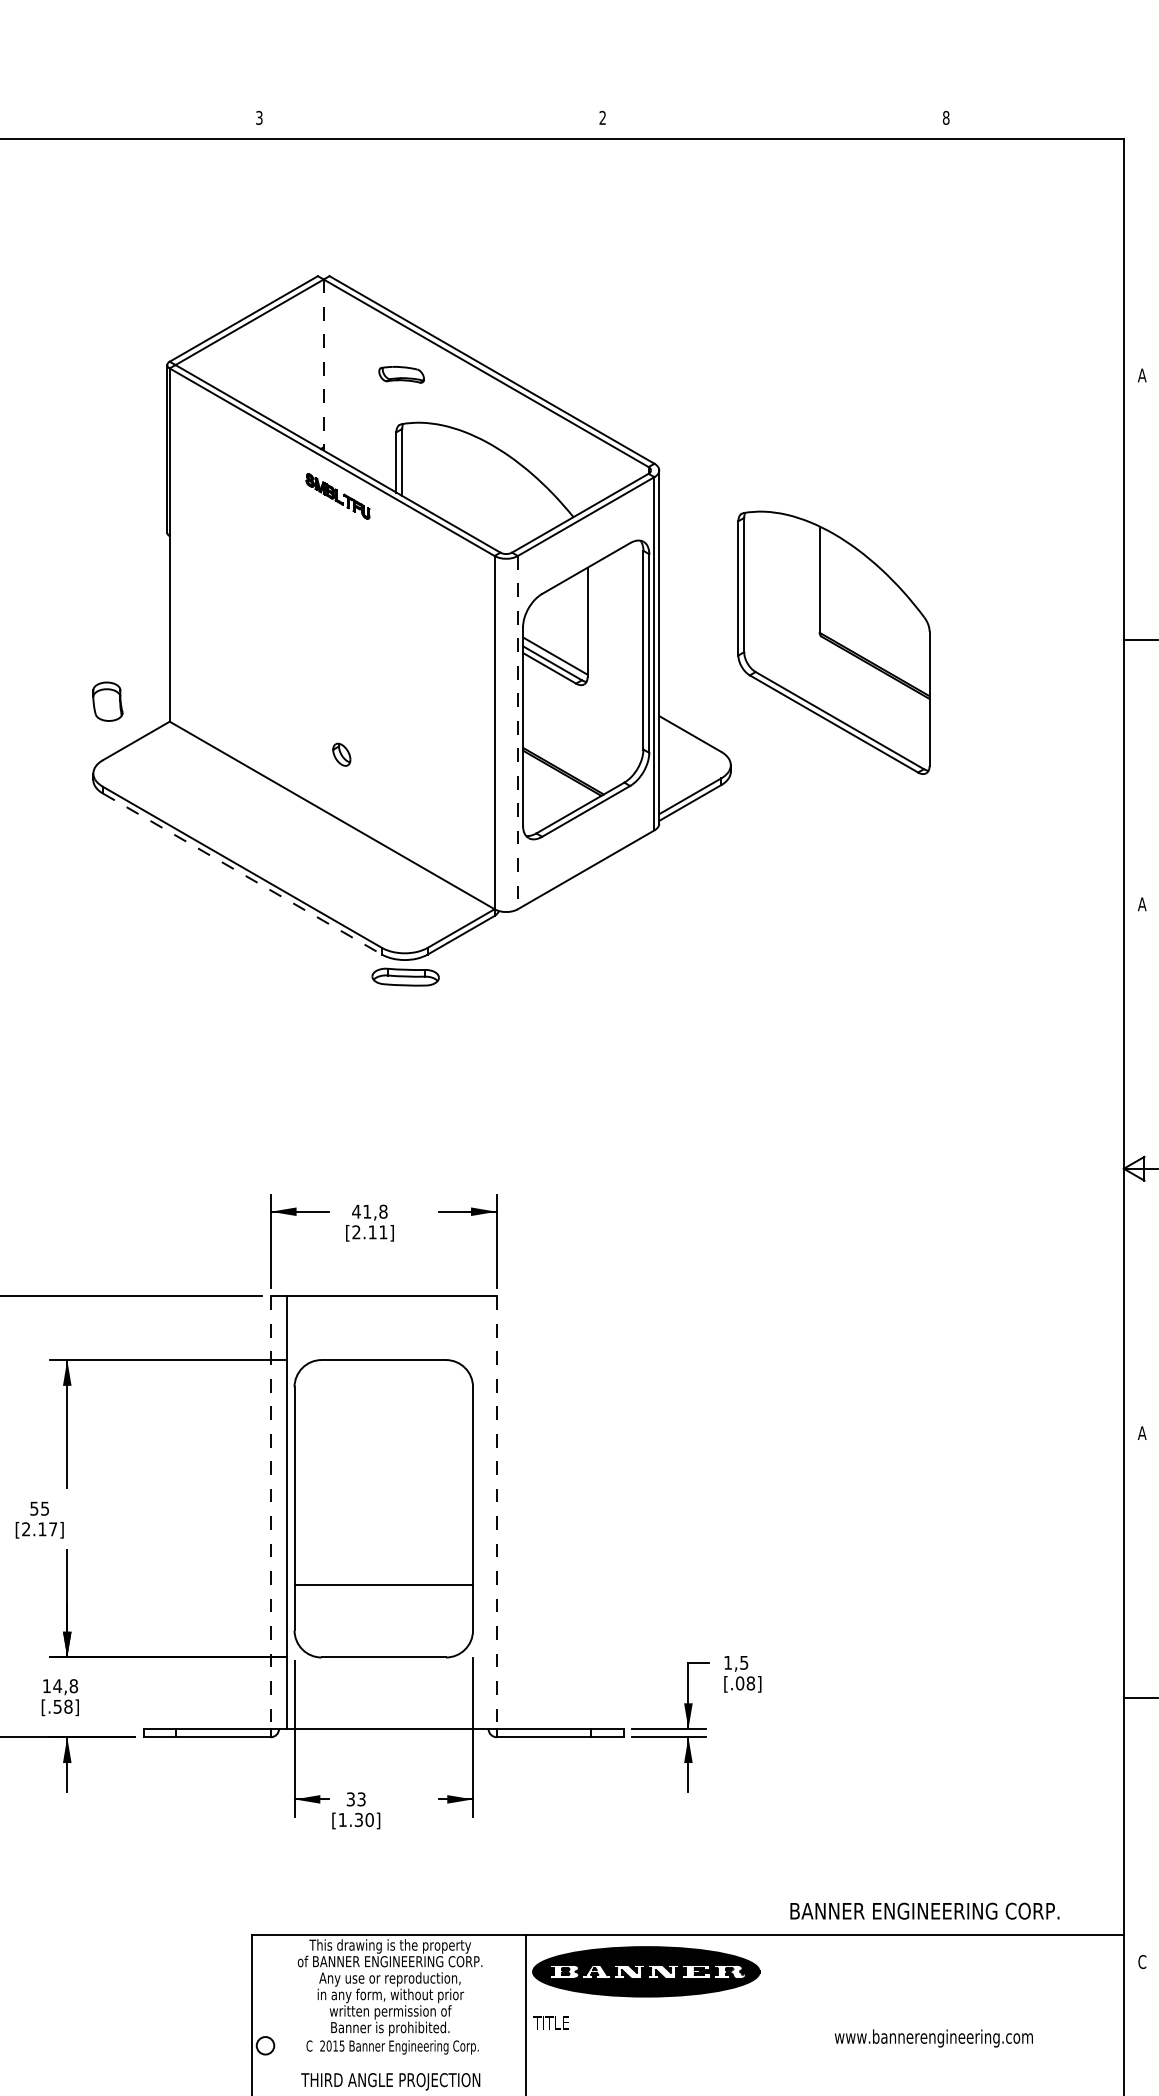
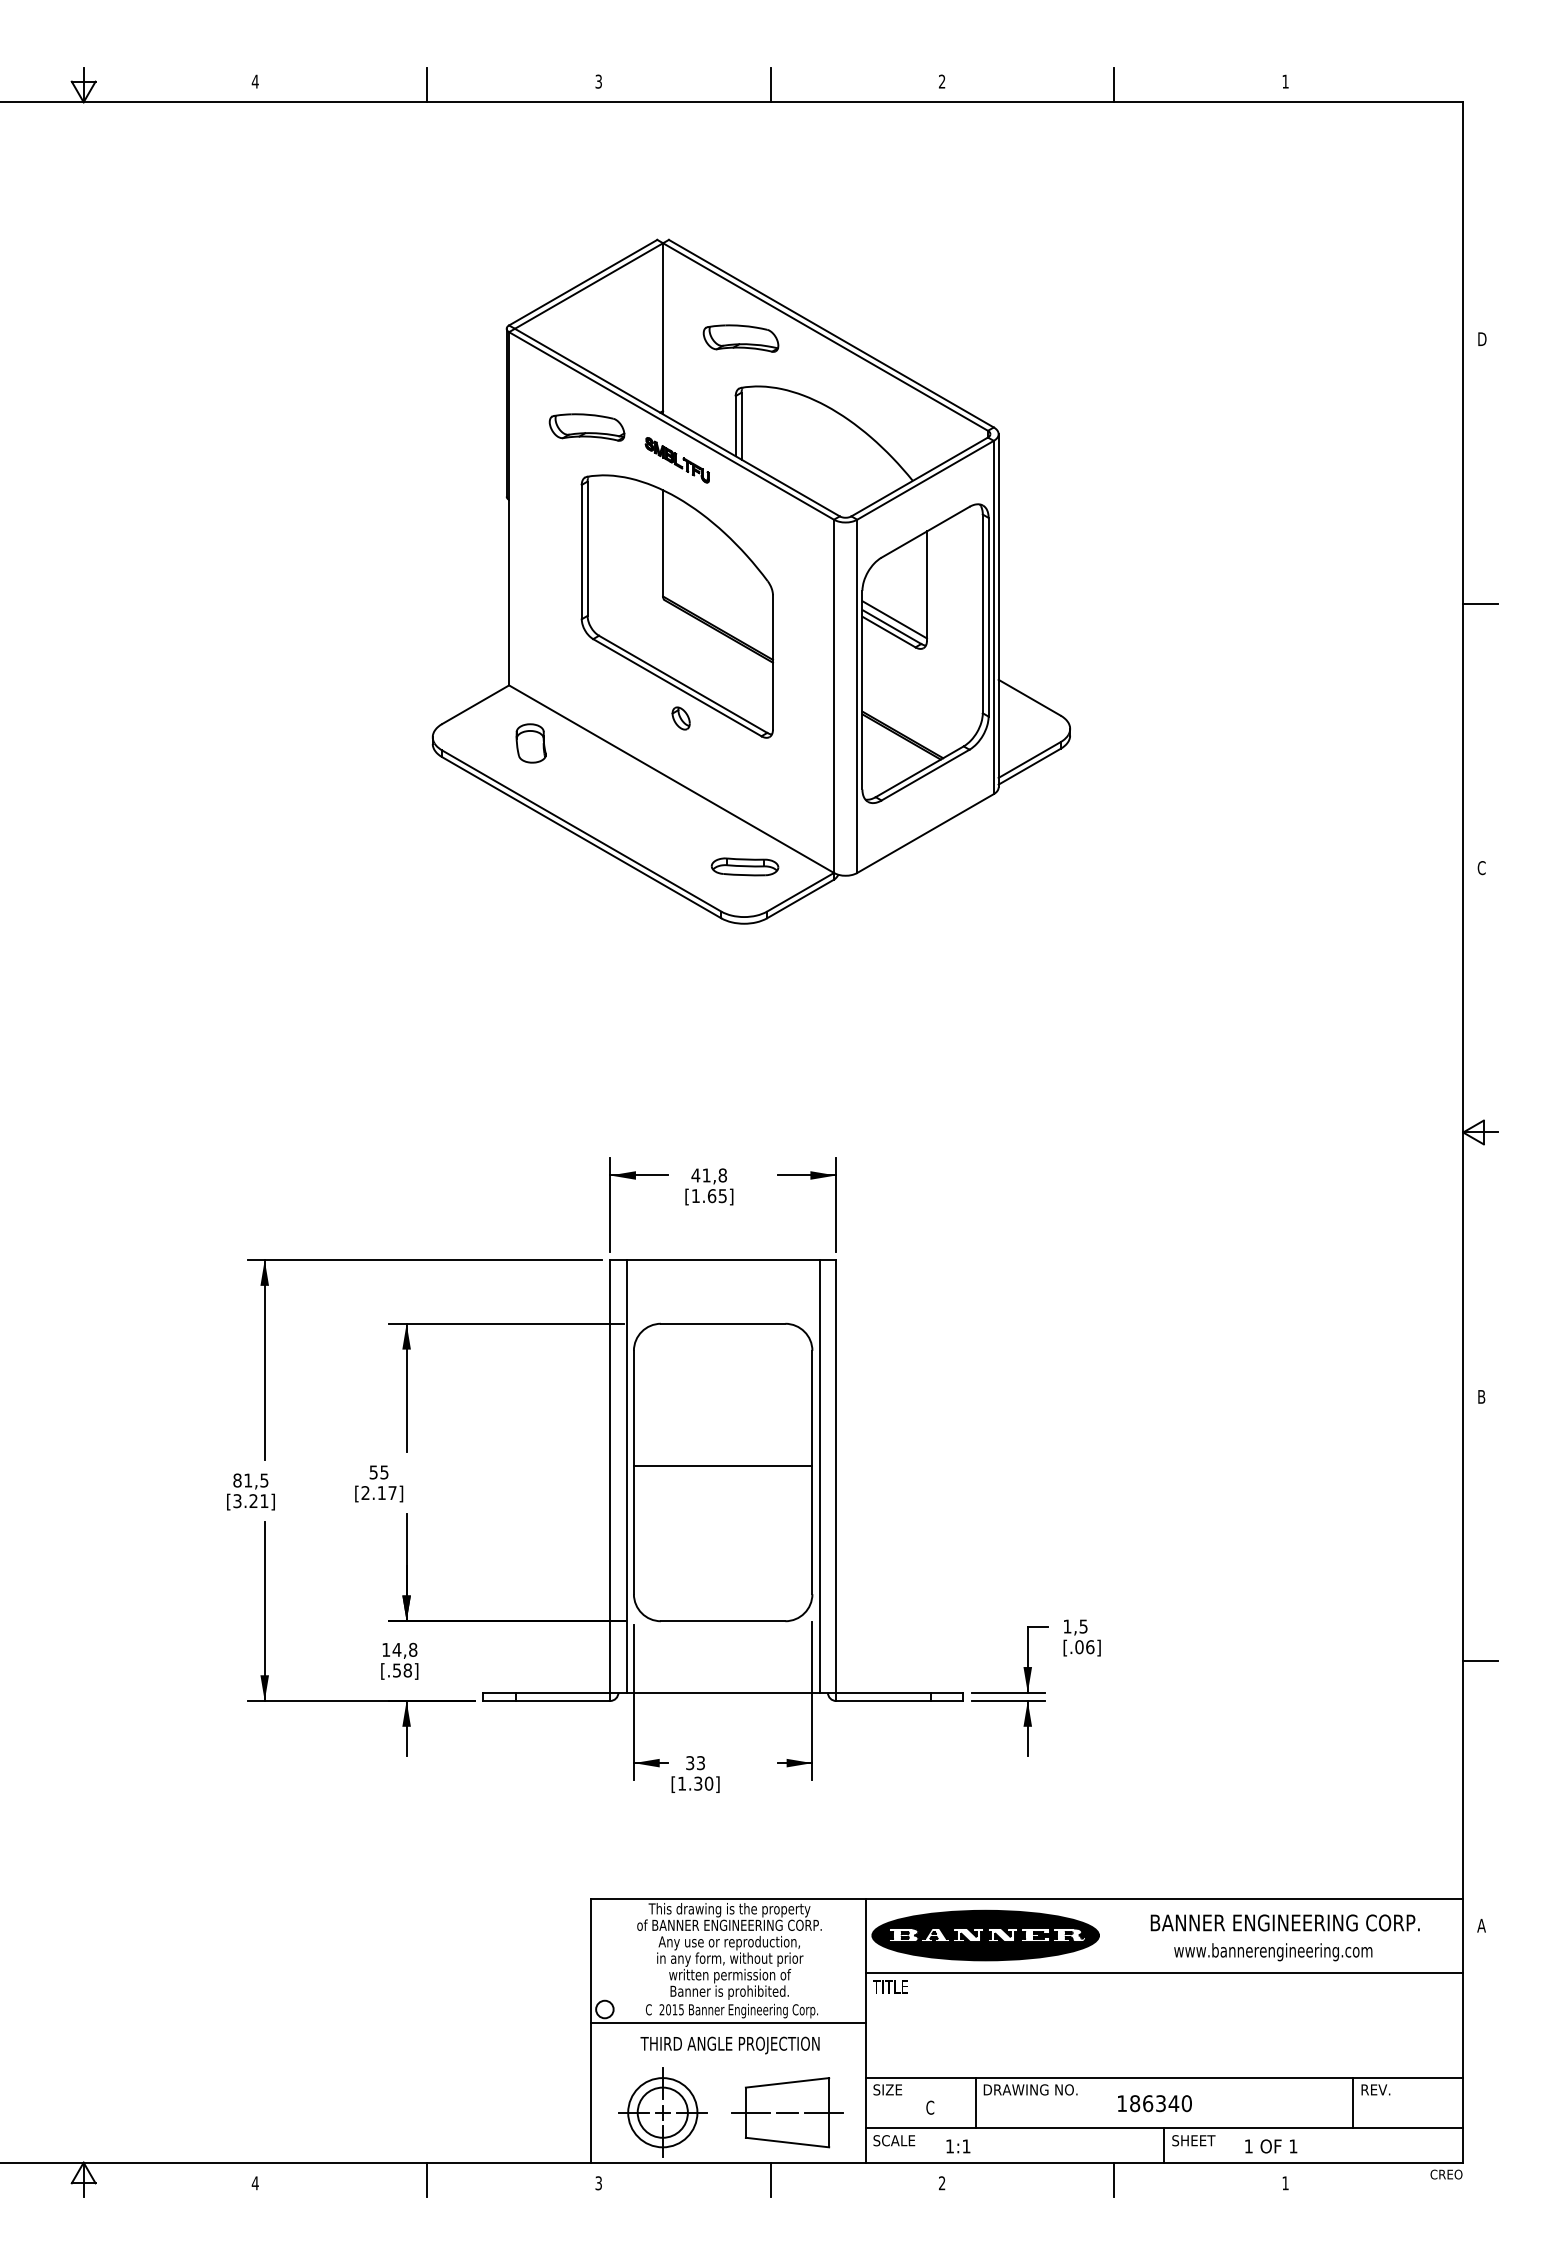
text: (946, 117) -> (1285, 81), 8 -> 1
line: (88, 120) -> (427, 84), added
line: (431, 120) -> (770, 84), added
line: (774, 120) -> (1113, 84), added
line: (324, 364) -> (663, 328), dashed -> solid
part: (401, 374) -> (740, 338), size x1.67
text: (1142, 375) -> (1481, 339), A -> D
part: (247, 463) -> (586, 427), added
part: (833, 642) -> (676, 606), moved
part: (107, 701) -> (530, 743), moved
line: (518, 732) -> (857, 696), dashed -> solid
line: (243, 873) -> (582, 837), dashed -> solid
text: (1142, 904) -> (1481, 868), A -> C
part: (405, 976) -> (744, 866), moved
text: (369, 1232) -> (708, 1196), [2.11] -> [1.65]
text: (1142, 1432) -> (1481, 1396), A -> B
line: (271, 1512) -> (610, 1476), dashed -> solid
line: (480, 1512) -> (819, 1476), added
line: (497, 1512) -> (836, 1476), dashed -> solid
line: (383, 1584) -> (722, 1465), moved
text: (751, 1682) -> (1090, 1646), [.08] -> [.06]
text: (924, 1910) -> (1284, 1922), moved
text: (1142, 1961) -> (1481, 1925), C -> A
line: (825, 2009) -> (1164, 1973), added
text: (934, 2038) -> (1273, 1952), moved
line: (388, 2058) -> (727, 2022), added

